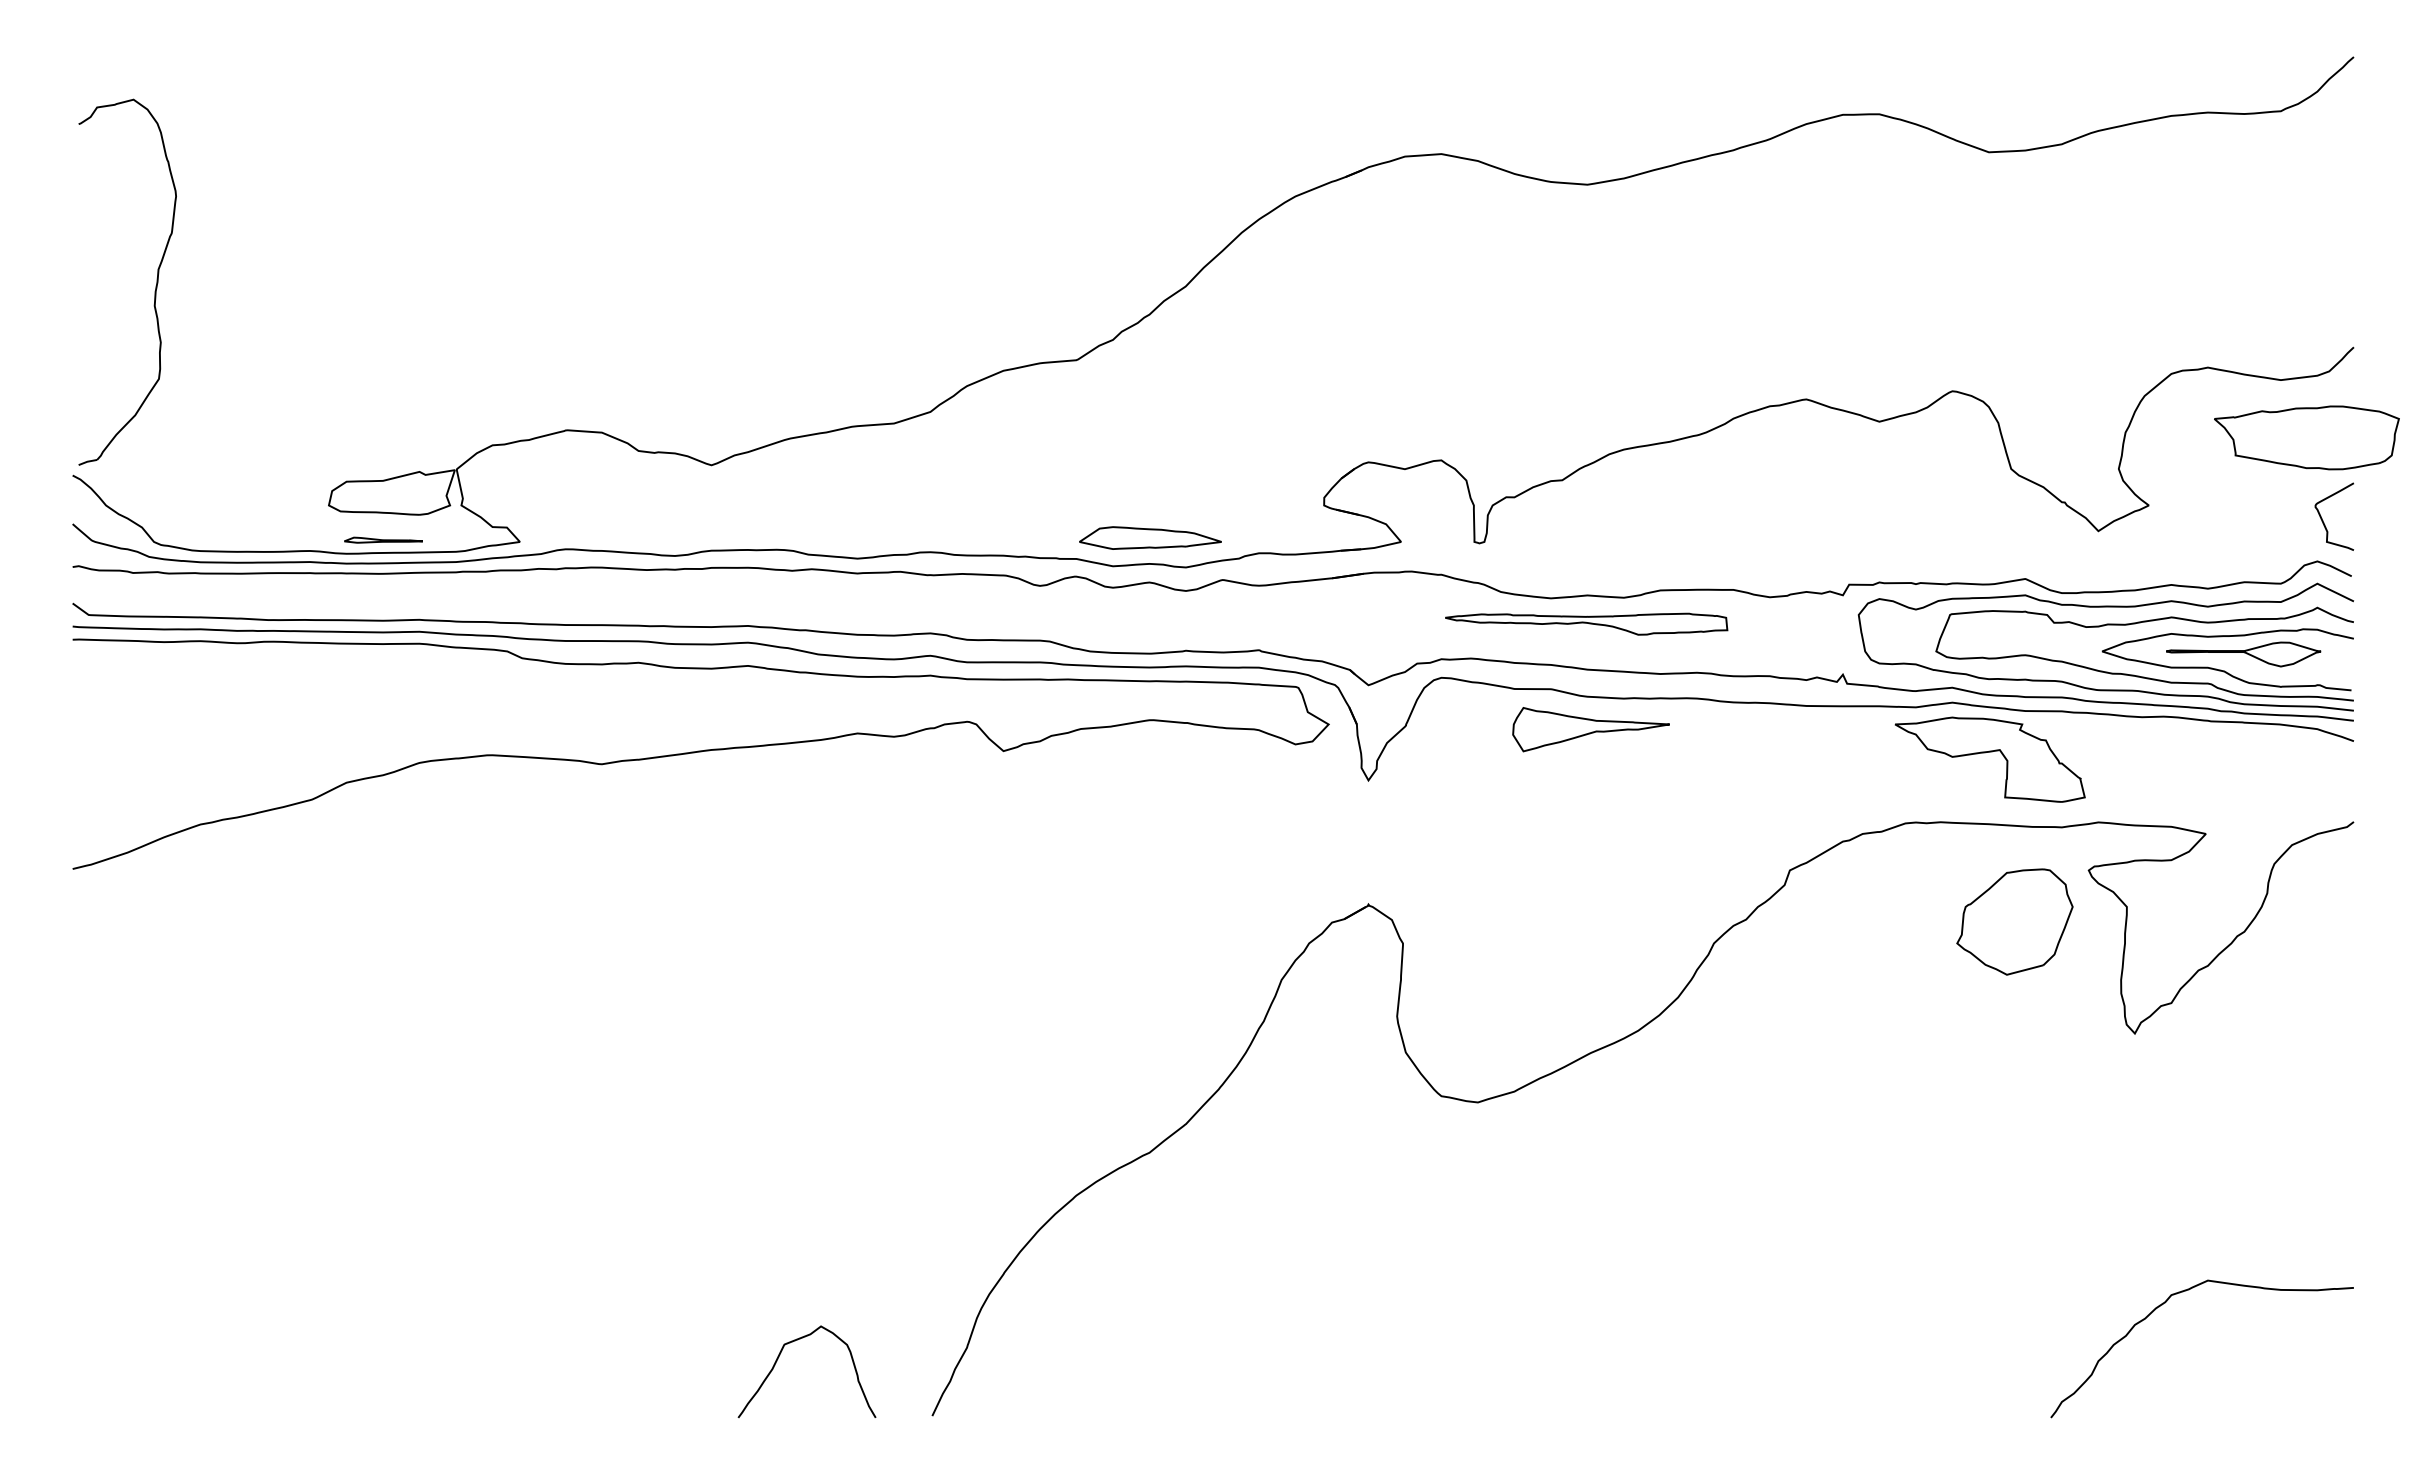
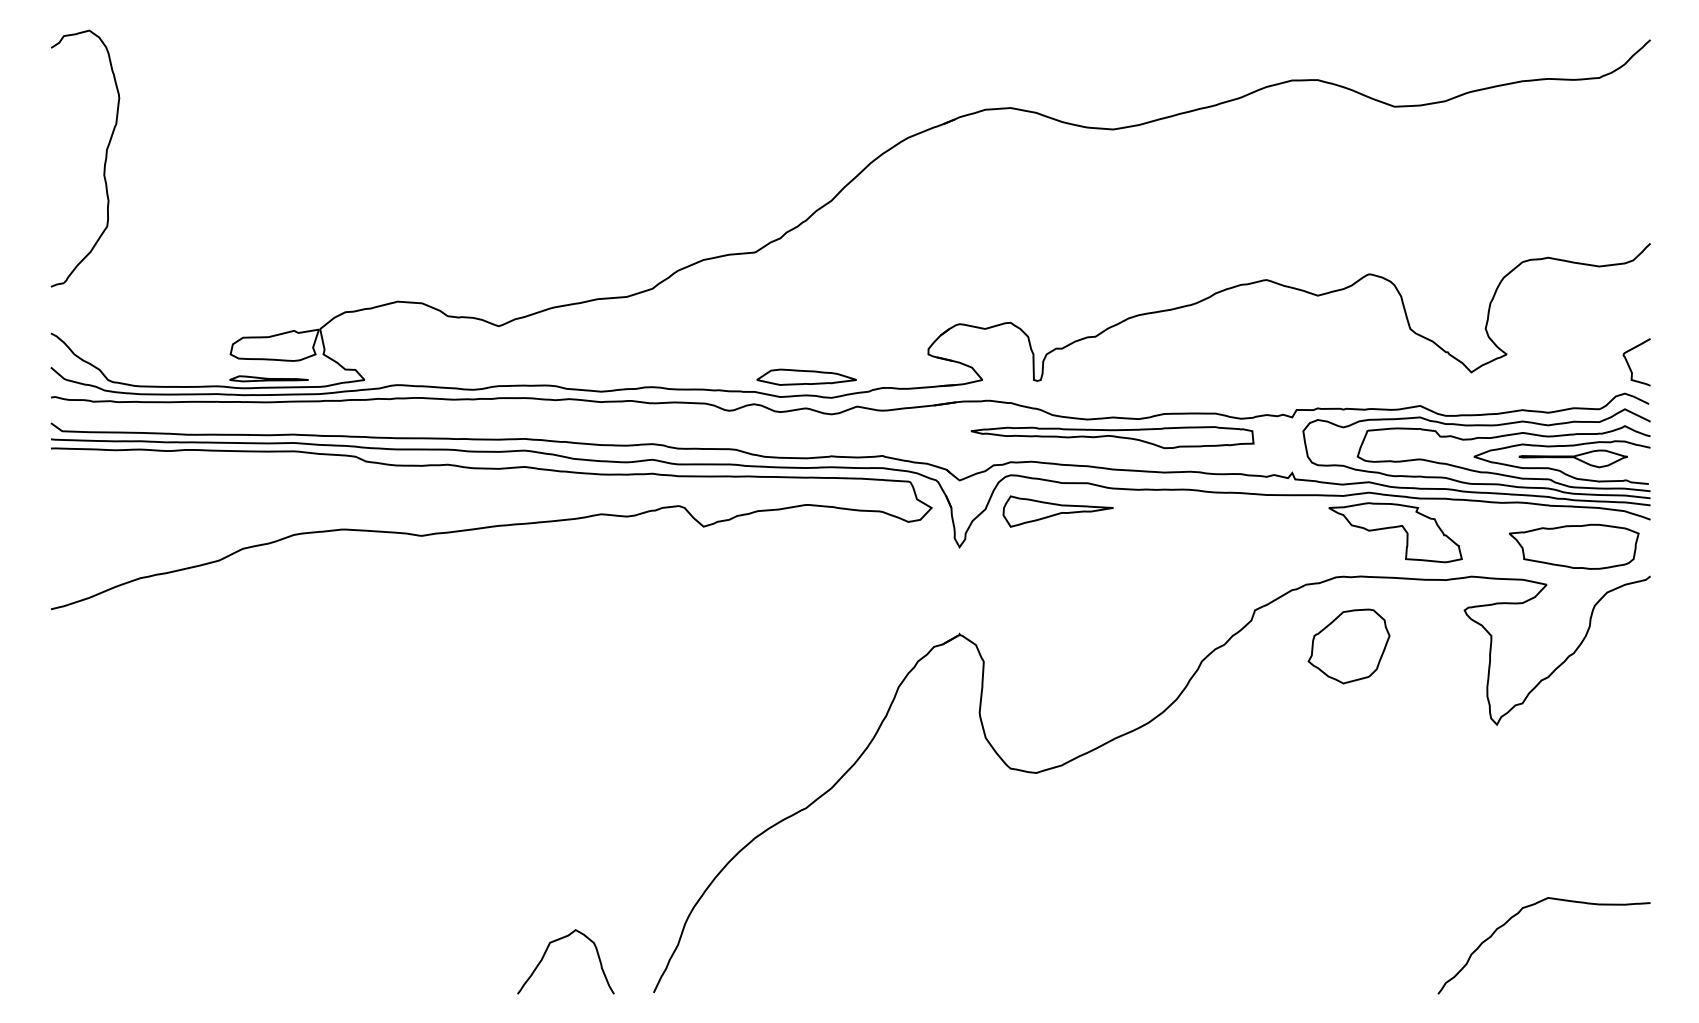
part: (155, 286) -> (104, 161), moved
part: (2306, 437) -> (1573, 546), moved
part: (383, 539) -> (268, 378), size x1.43
part: (1586, 624) -> (1112, 437), size x1.43
part: (1590, 729) -> (1057, 511), moved
part: (2014, 921) -> (1348, 646), moved

